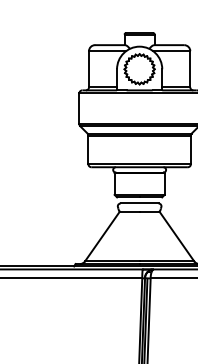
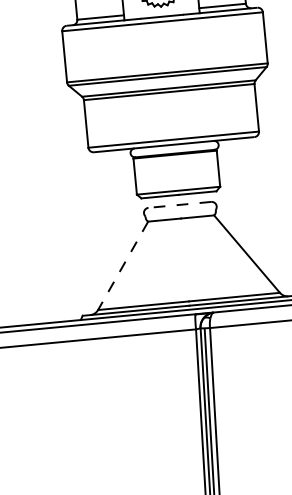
line: (139, 203) -> (179, 205), solid -> dashed
line: (102, 236) -> (123, 265), solid -> dashed

